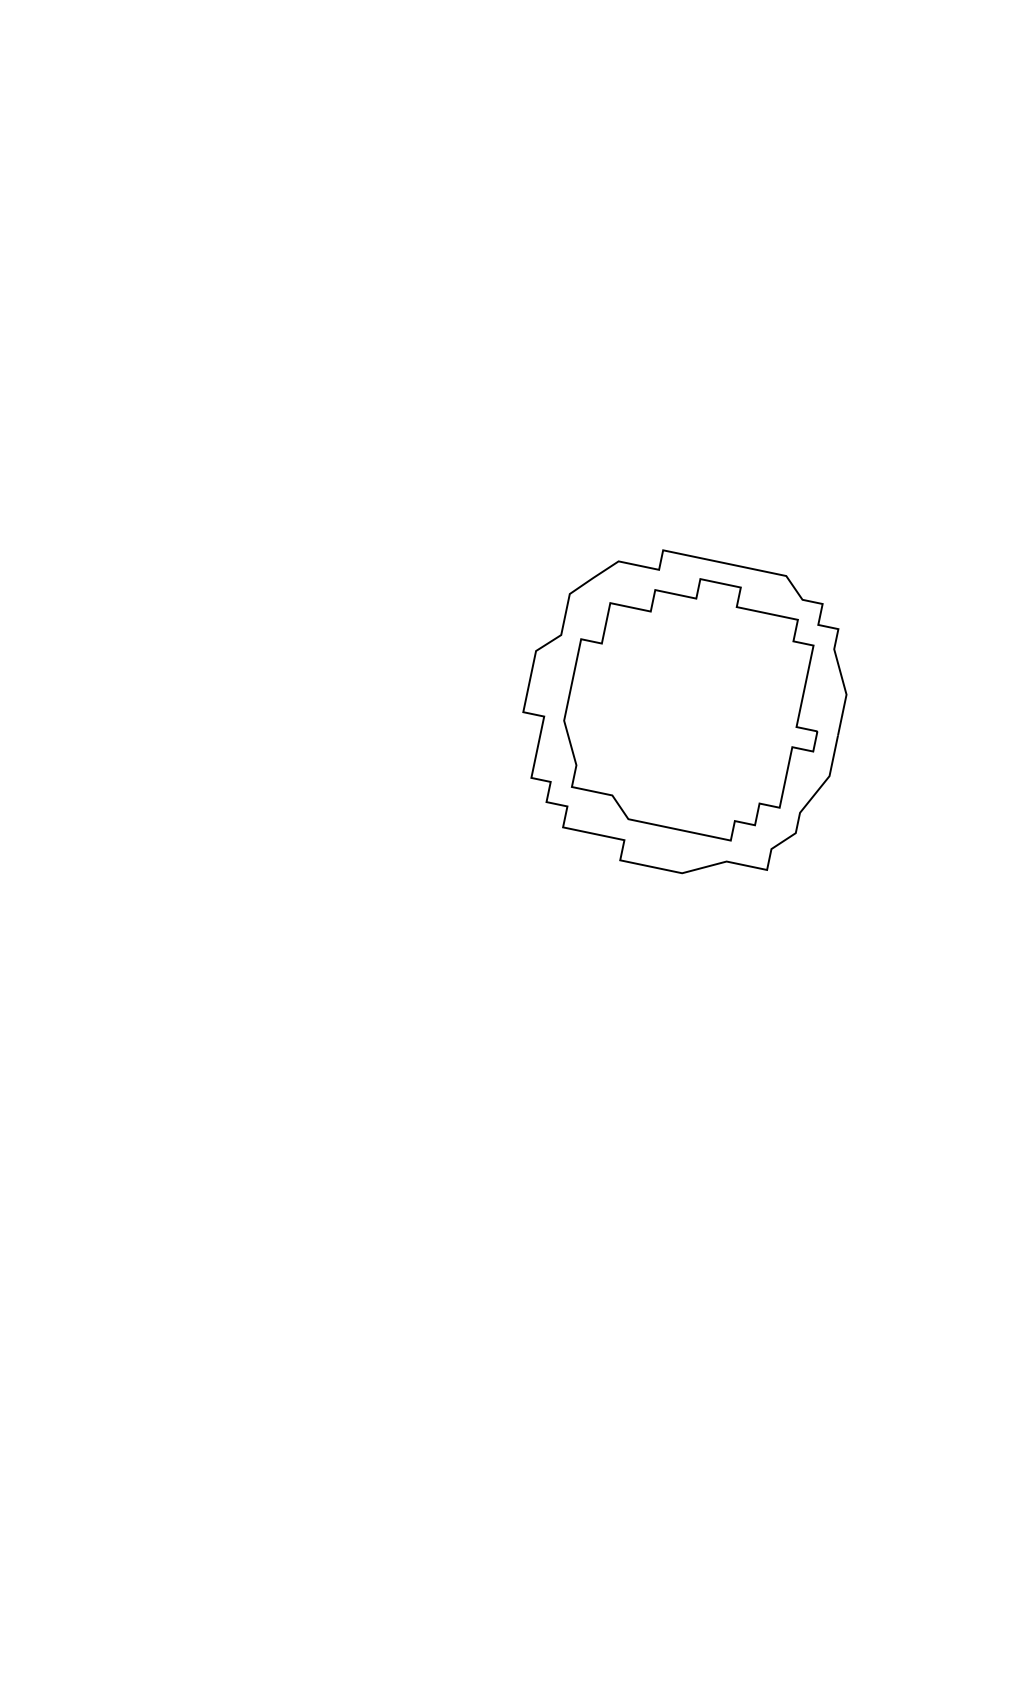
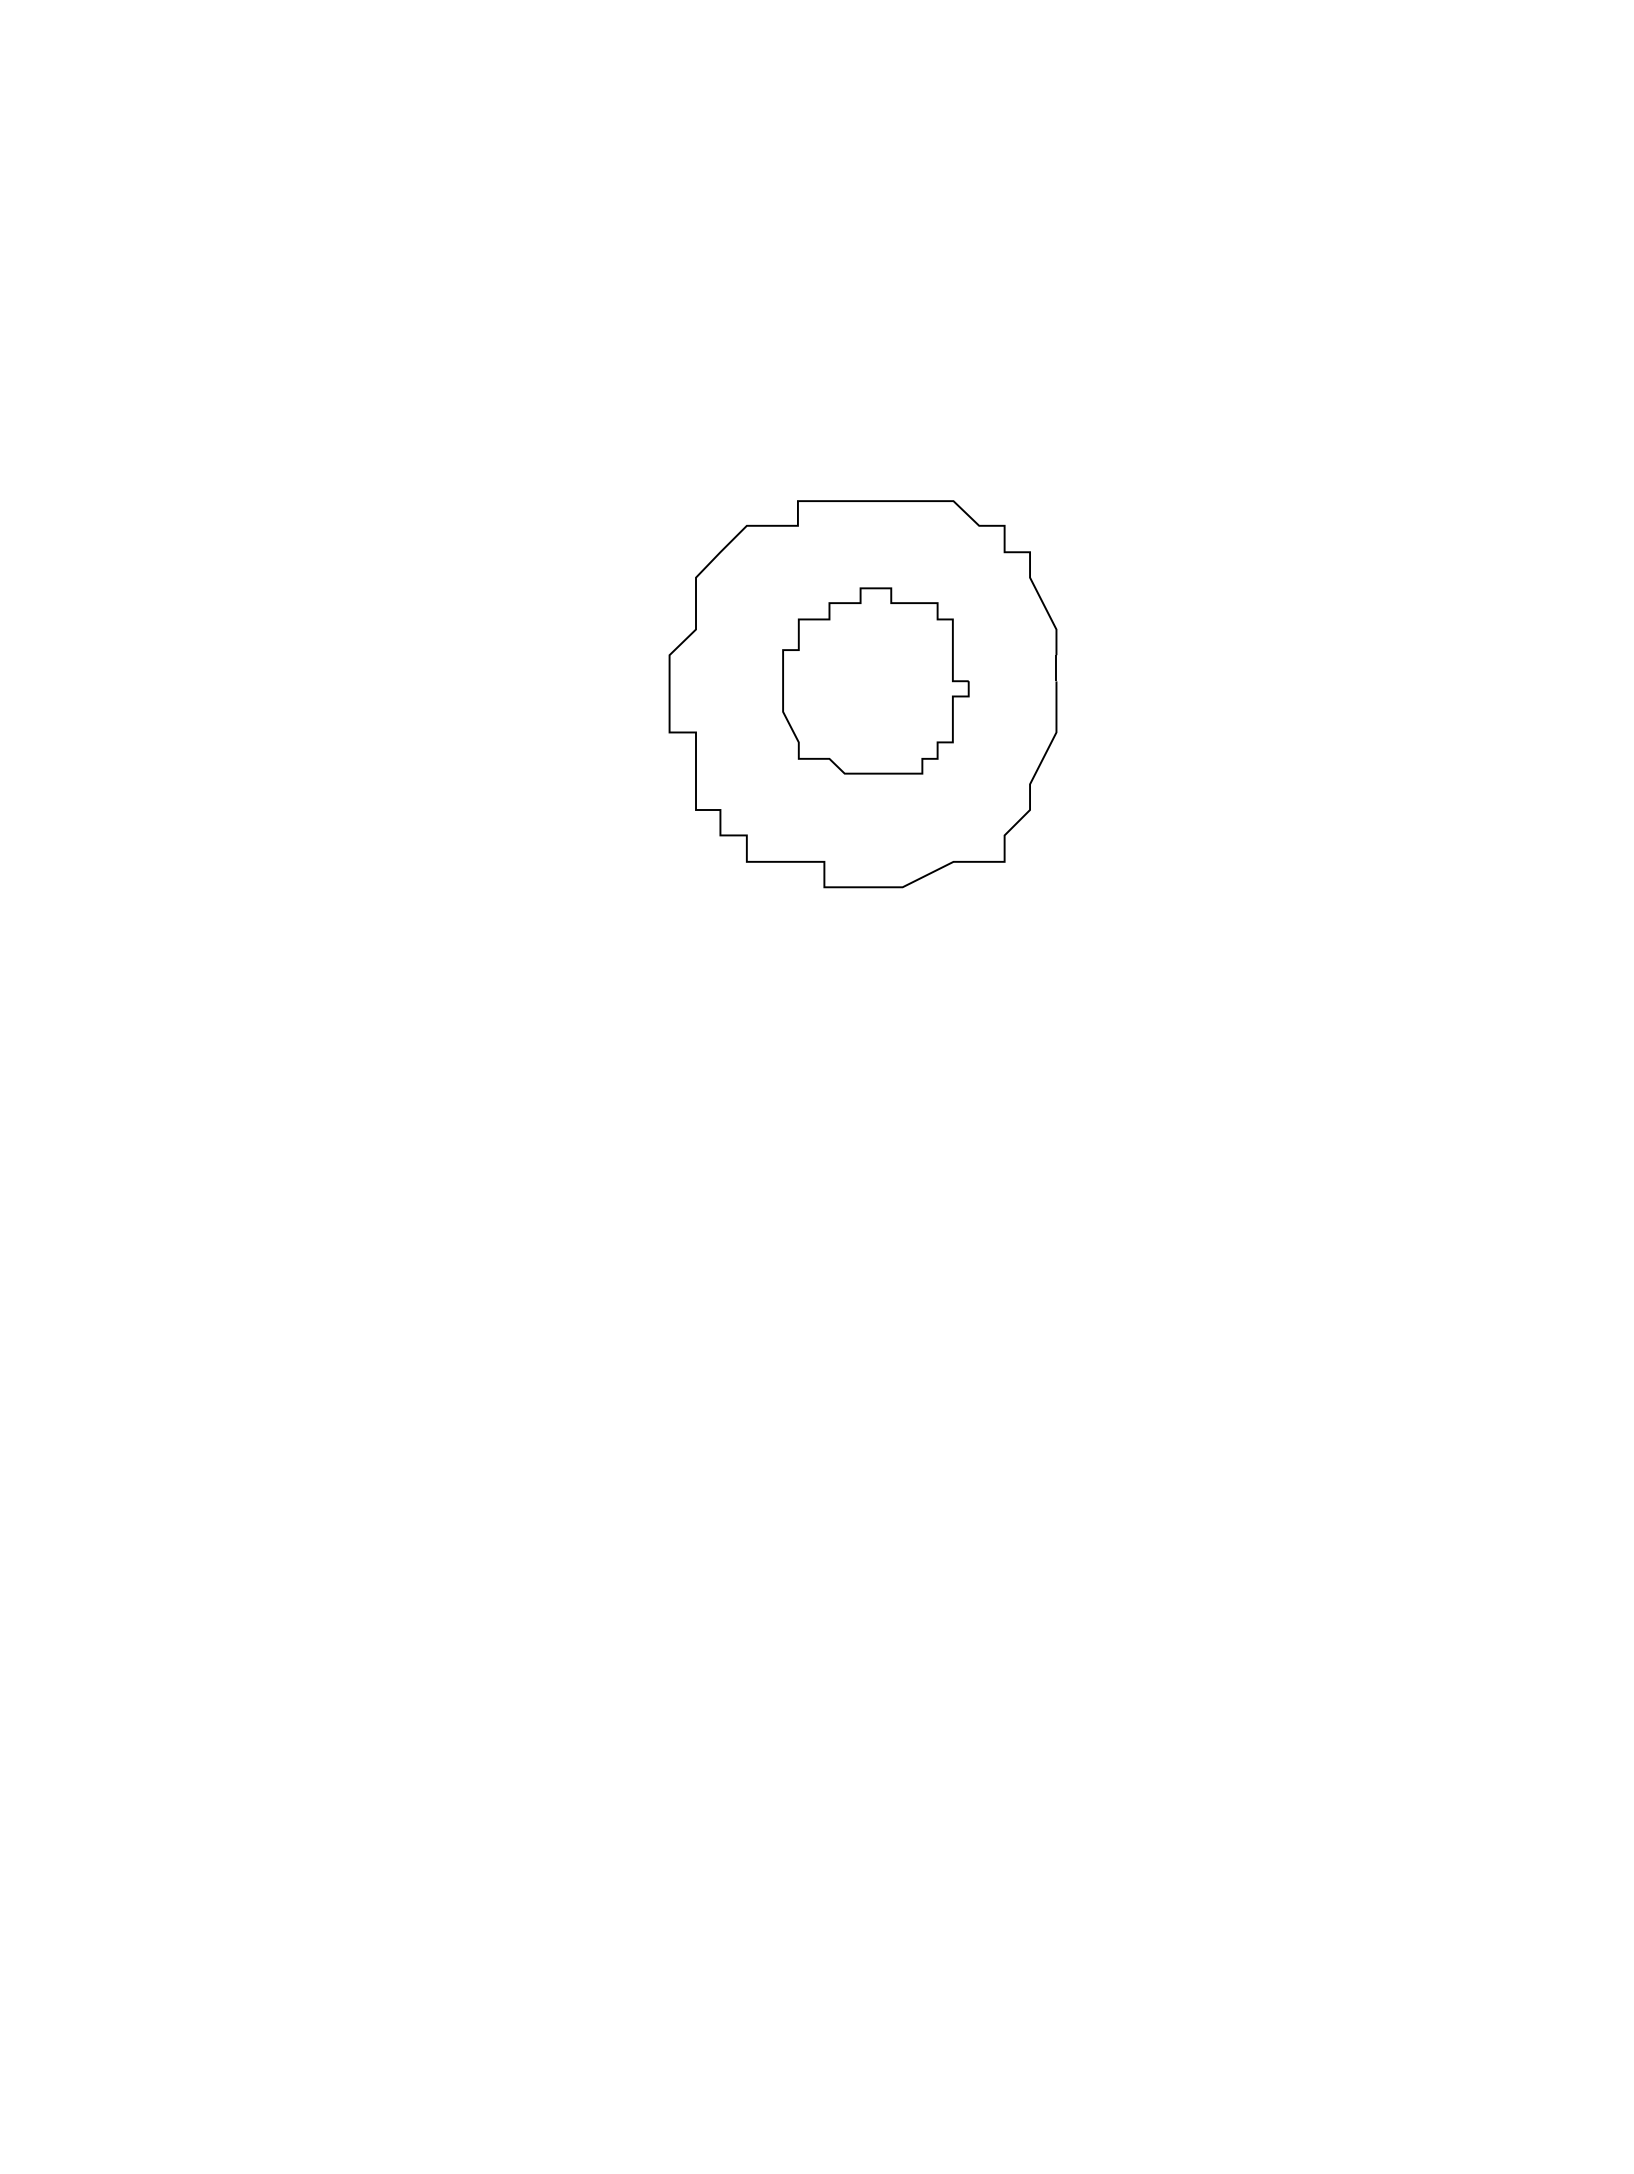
part: (694, 705) -> (875, 680), size x0.6

